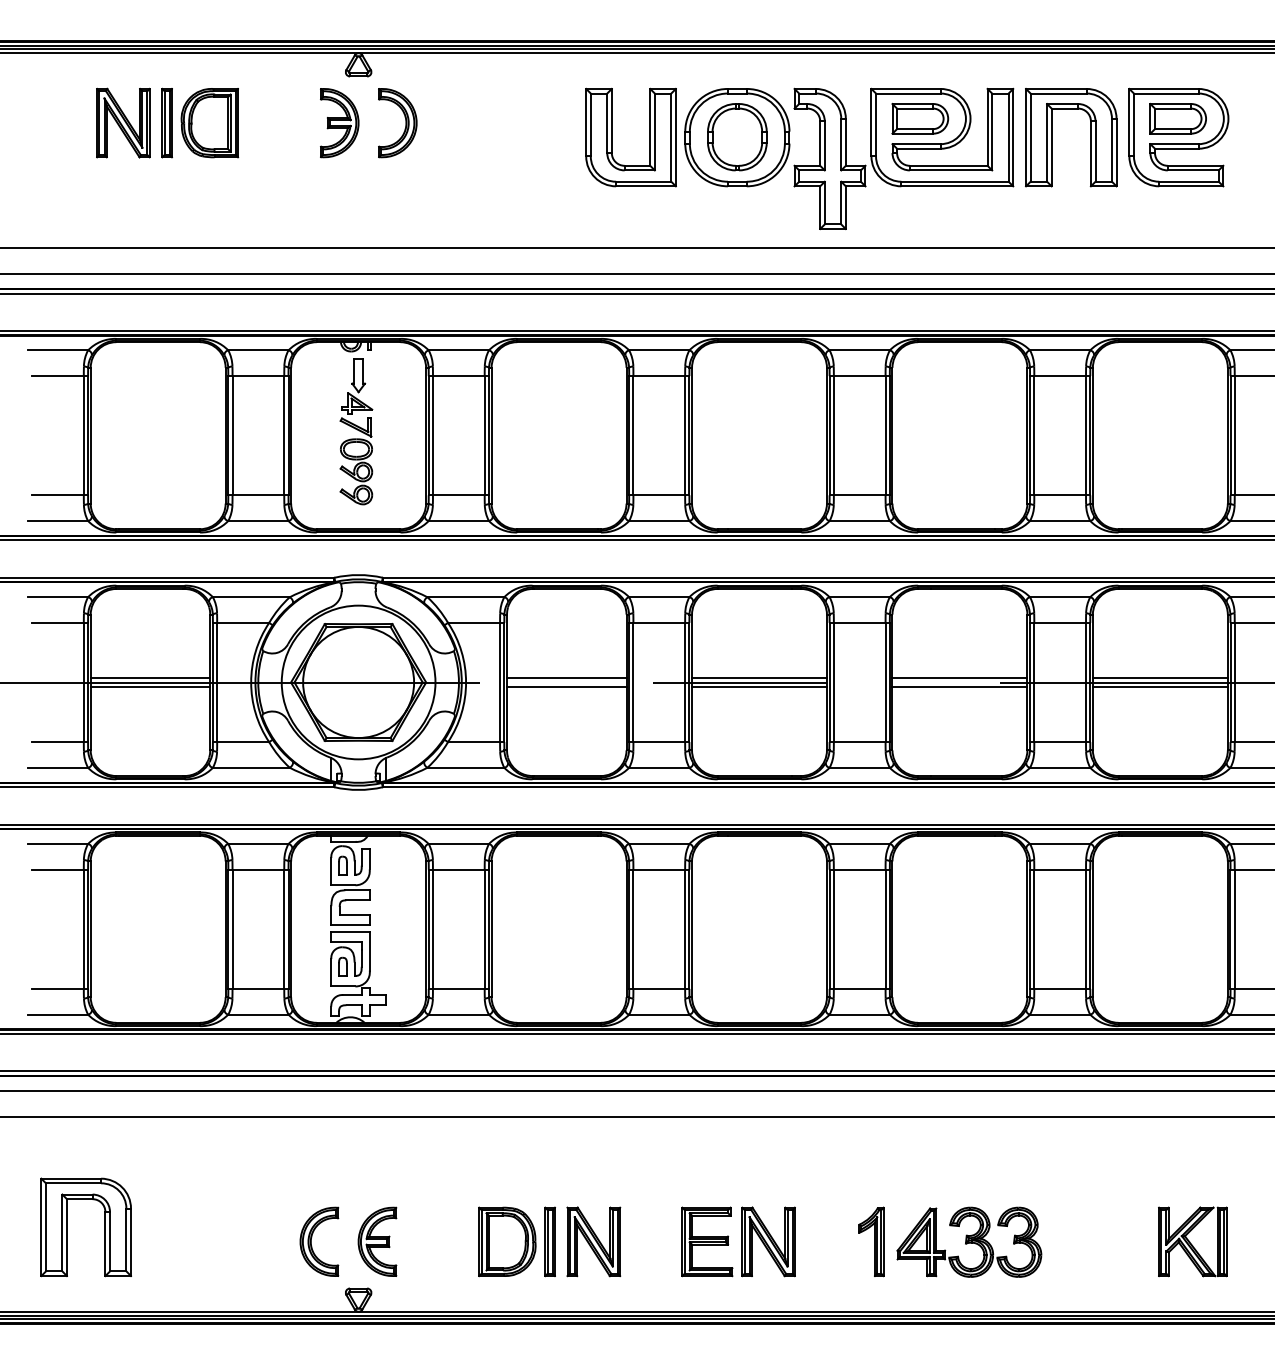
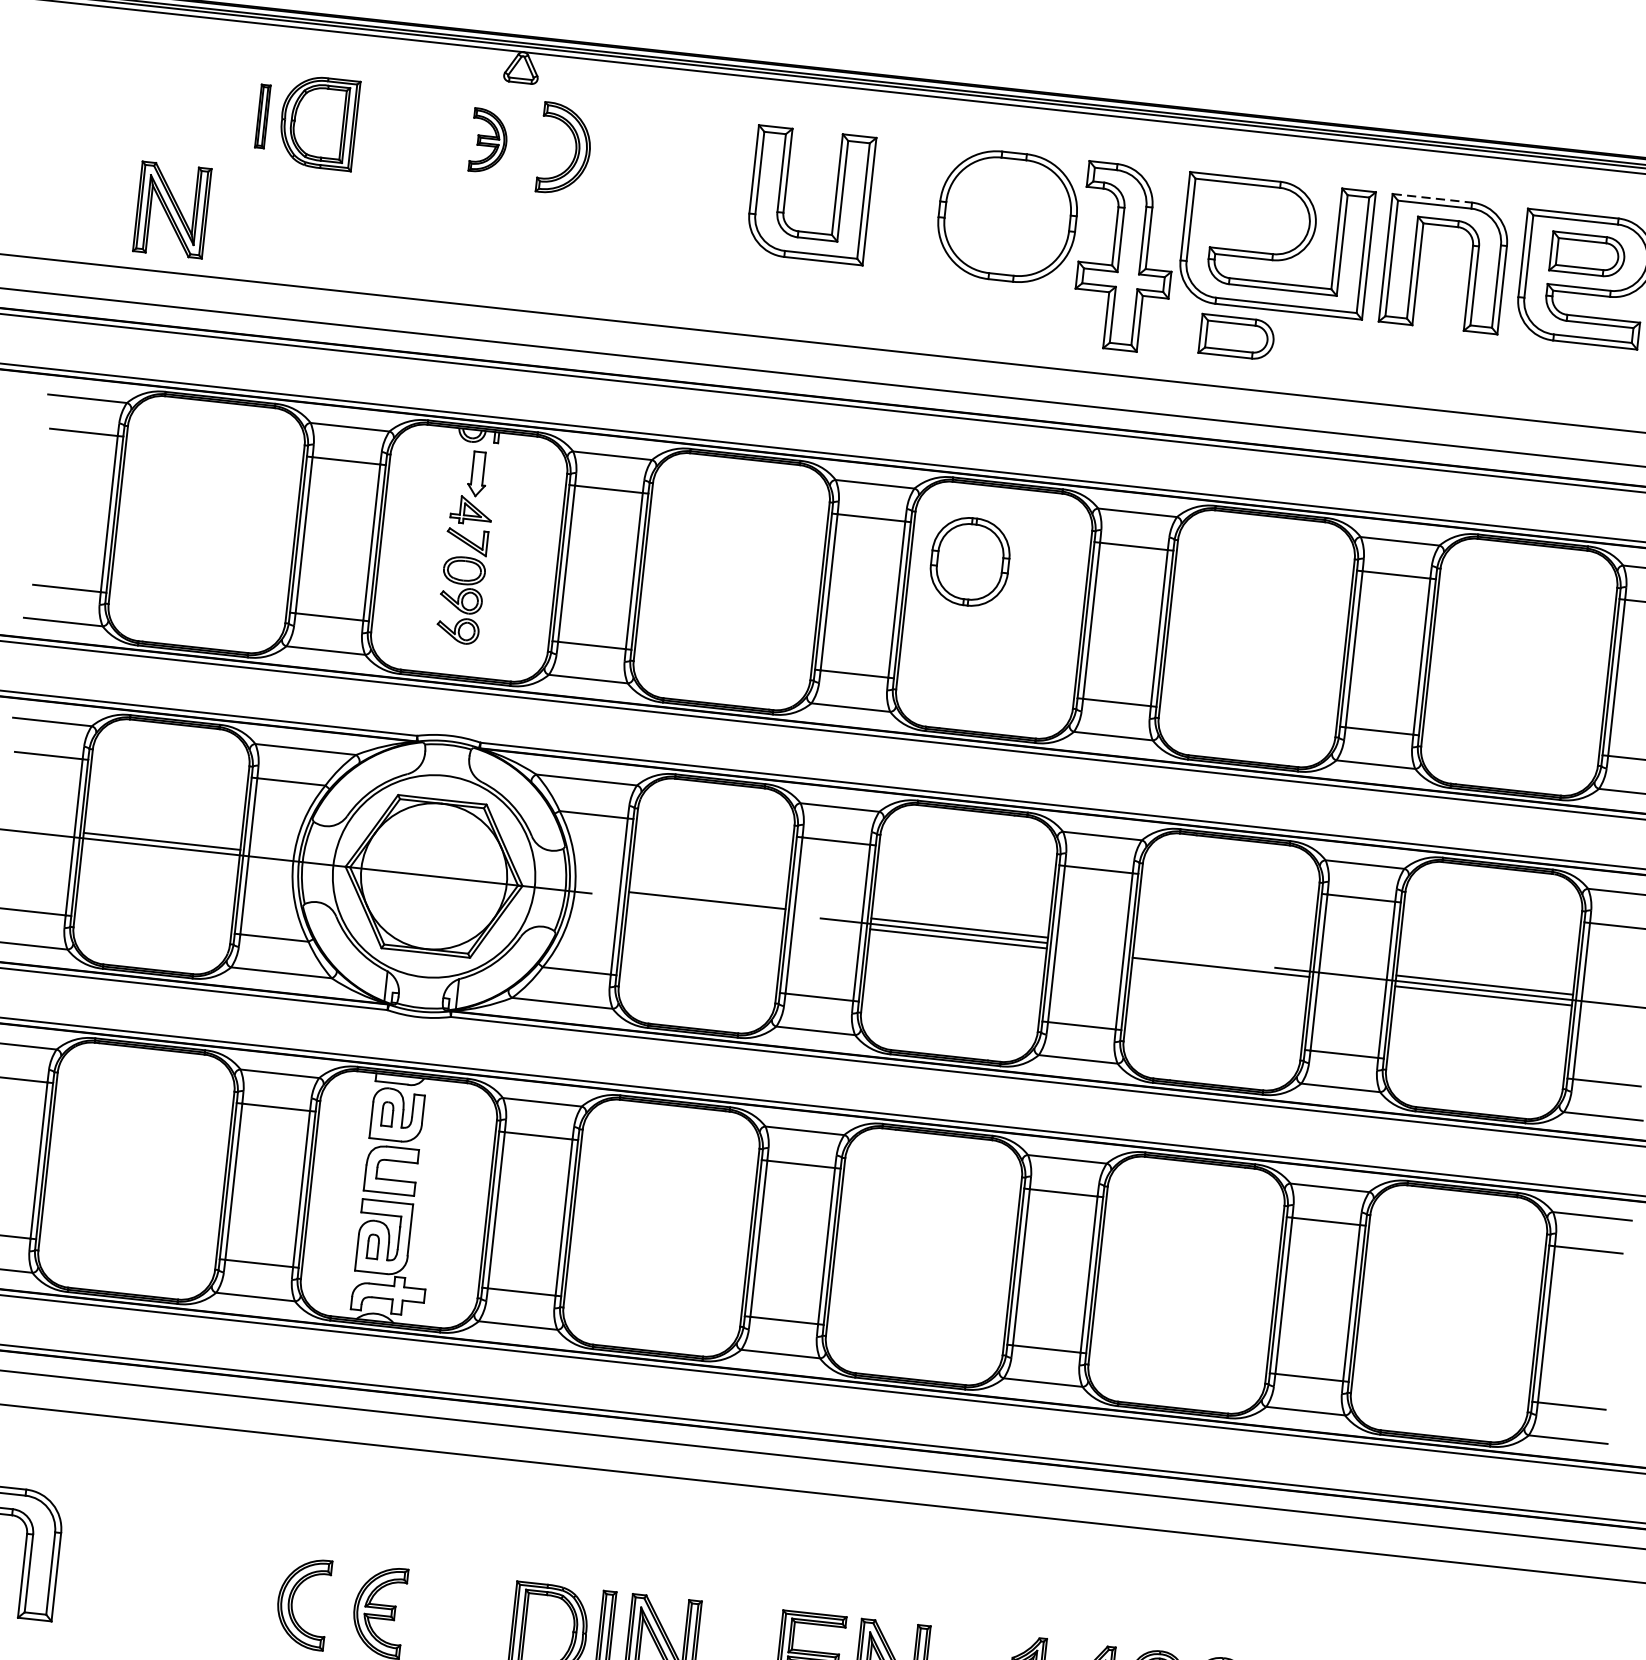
line: (1056, 88) -> (1432, 197), solid -> dashed
part: (920, 118) -> (1237, 336), moved
part: (123, 122) -> (172, 209), moved
part: (166, 122) -> (262, 115), size x0.7
part: (339, 123) -> (488, 141), size x0.7
part: (612, 137) -> (786, 192), moved
part: (737, 137) -> (970, 562), moved
line: (959, 678) -> (1221, 956), removed
line: (150, 686) -> (160, 852), removed
line: (566, 686) -> (705, 911), removed

